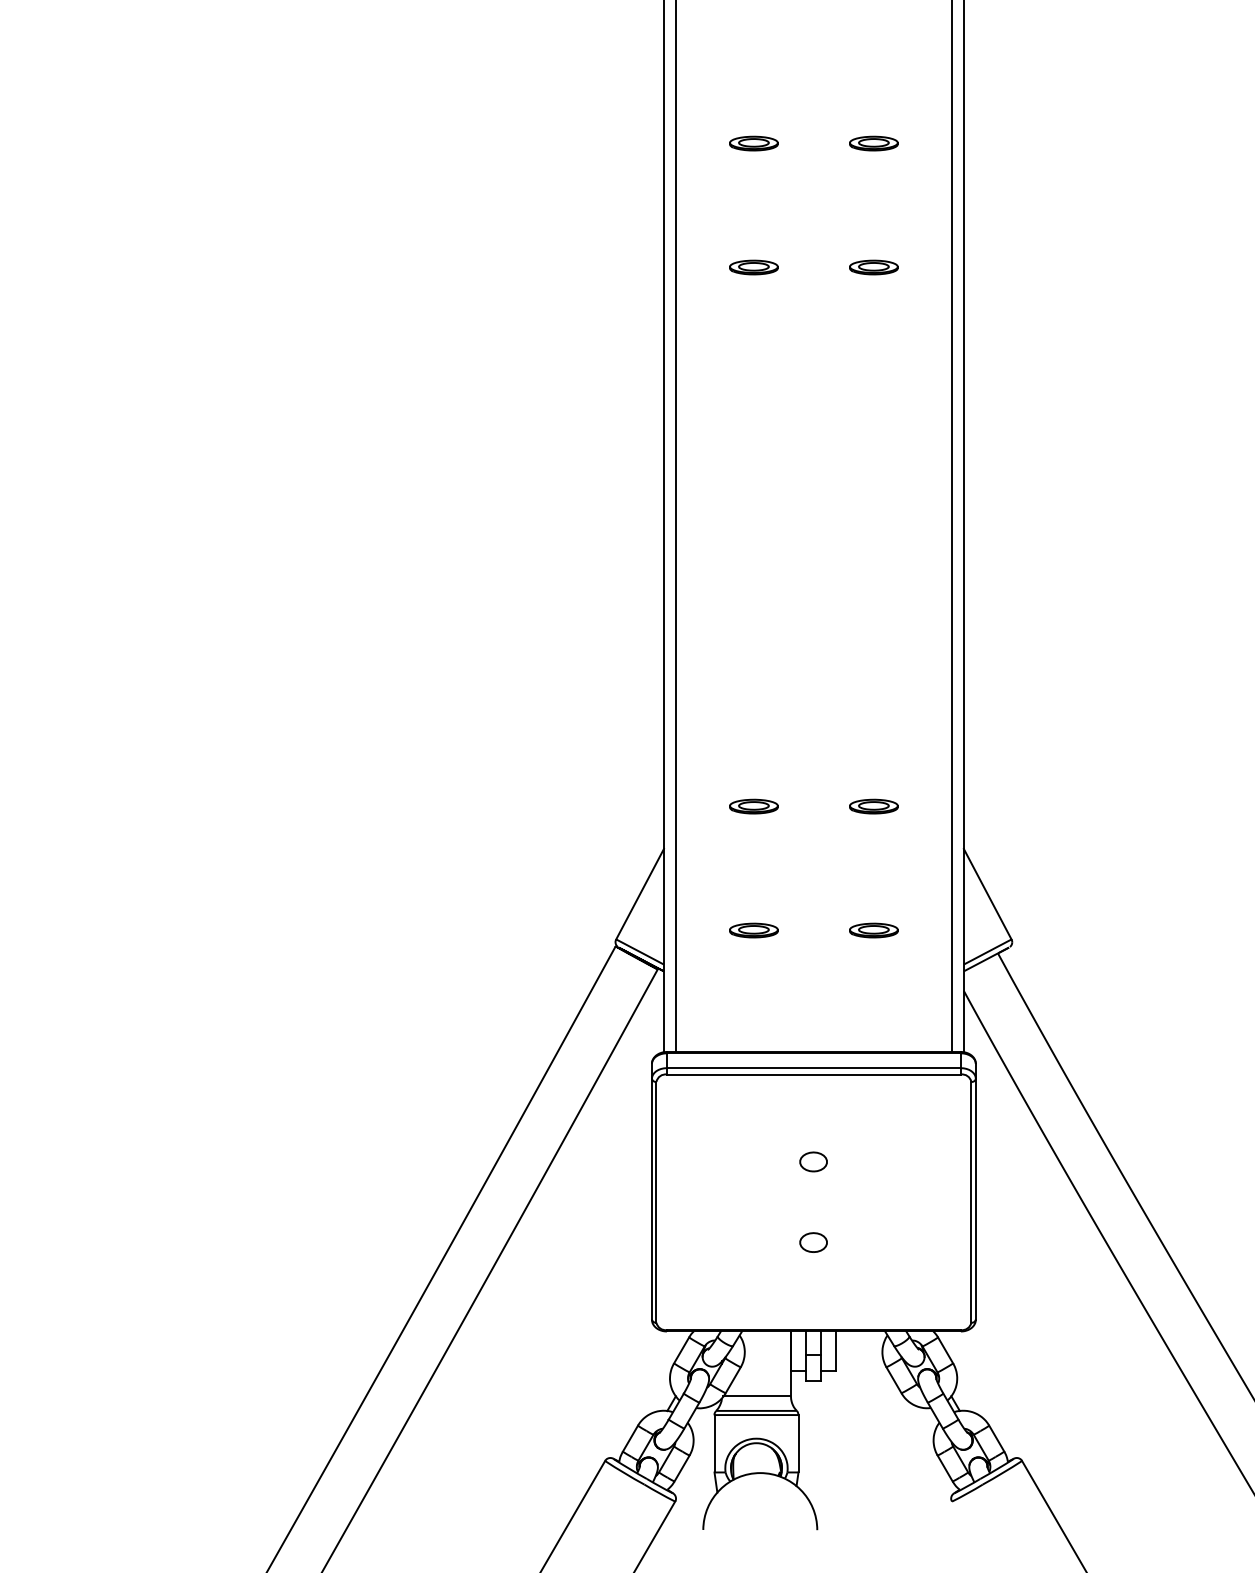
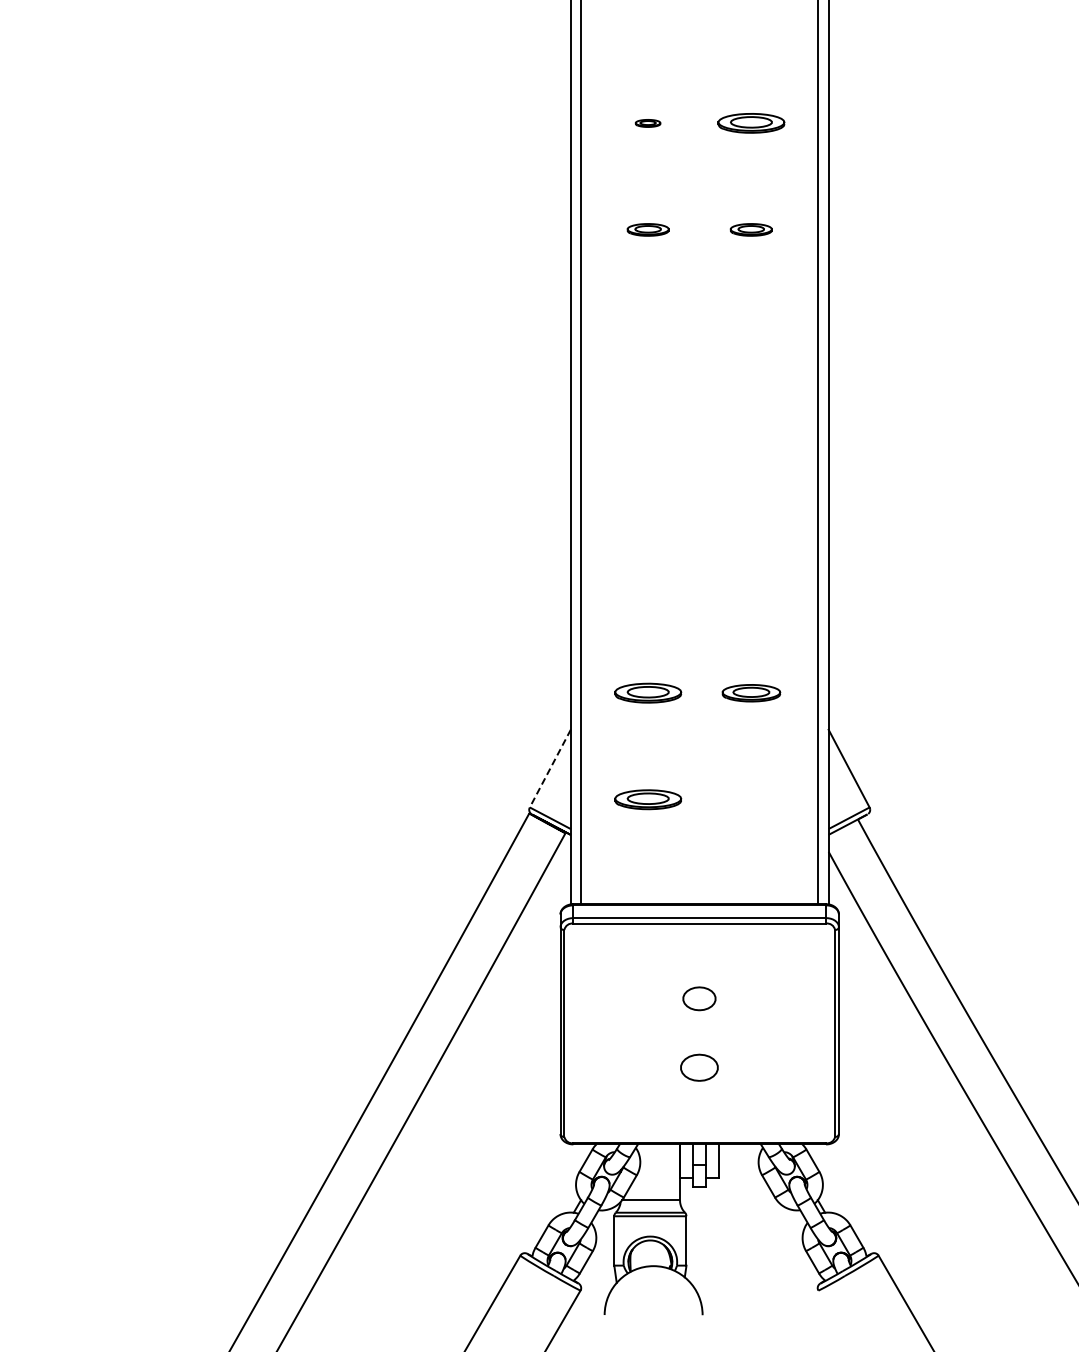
part: (753, 143) -> (647, 123), size x0.6
part: (872, 143) -> (750, 123), size x1.6
part: (753, 806) -> (647, 693), size x1.6
part: (872, 806) -> (750, 693), size x1.4
line: (640, 894) -> (550, 768), solid -> dashed
part: (753, 930) -> (647, 799), size x1.6
part: (872, 930) -> (750, 799), removed
part: (813, 1161) -> (699, 998), size x1.4
part: (813, 1243) -> (699, 1068), size x1.6

